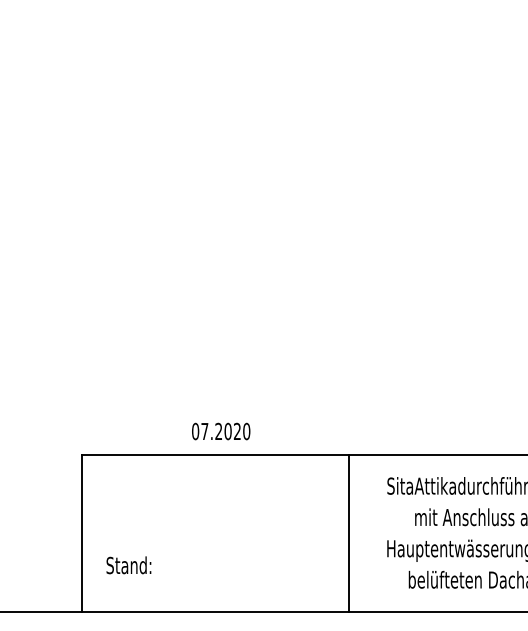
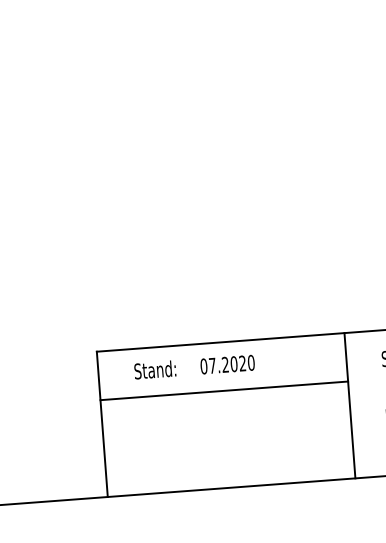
text: (221, 431) -> (227, 364), moved
line: (215, 507) -> (224, 390), added
text: (128, 565) -> (154, 370), moved

